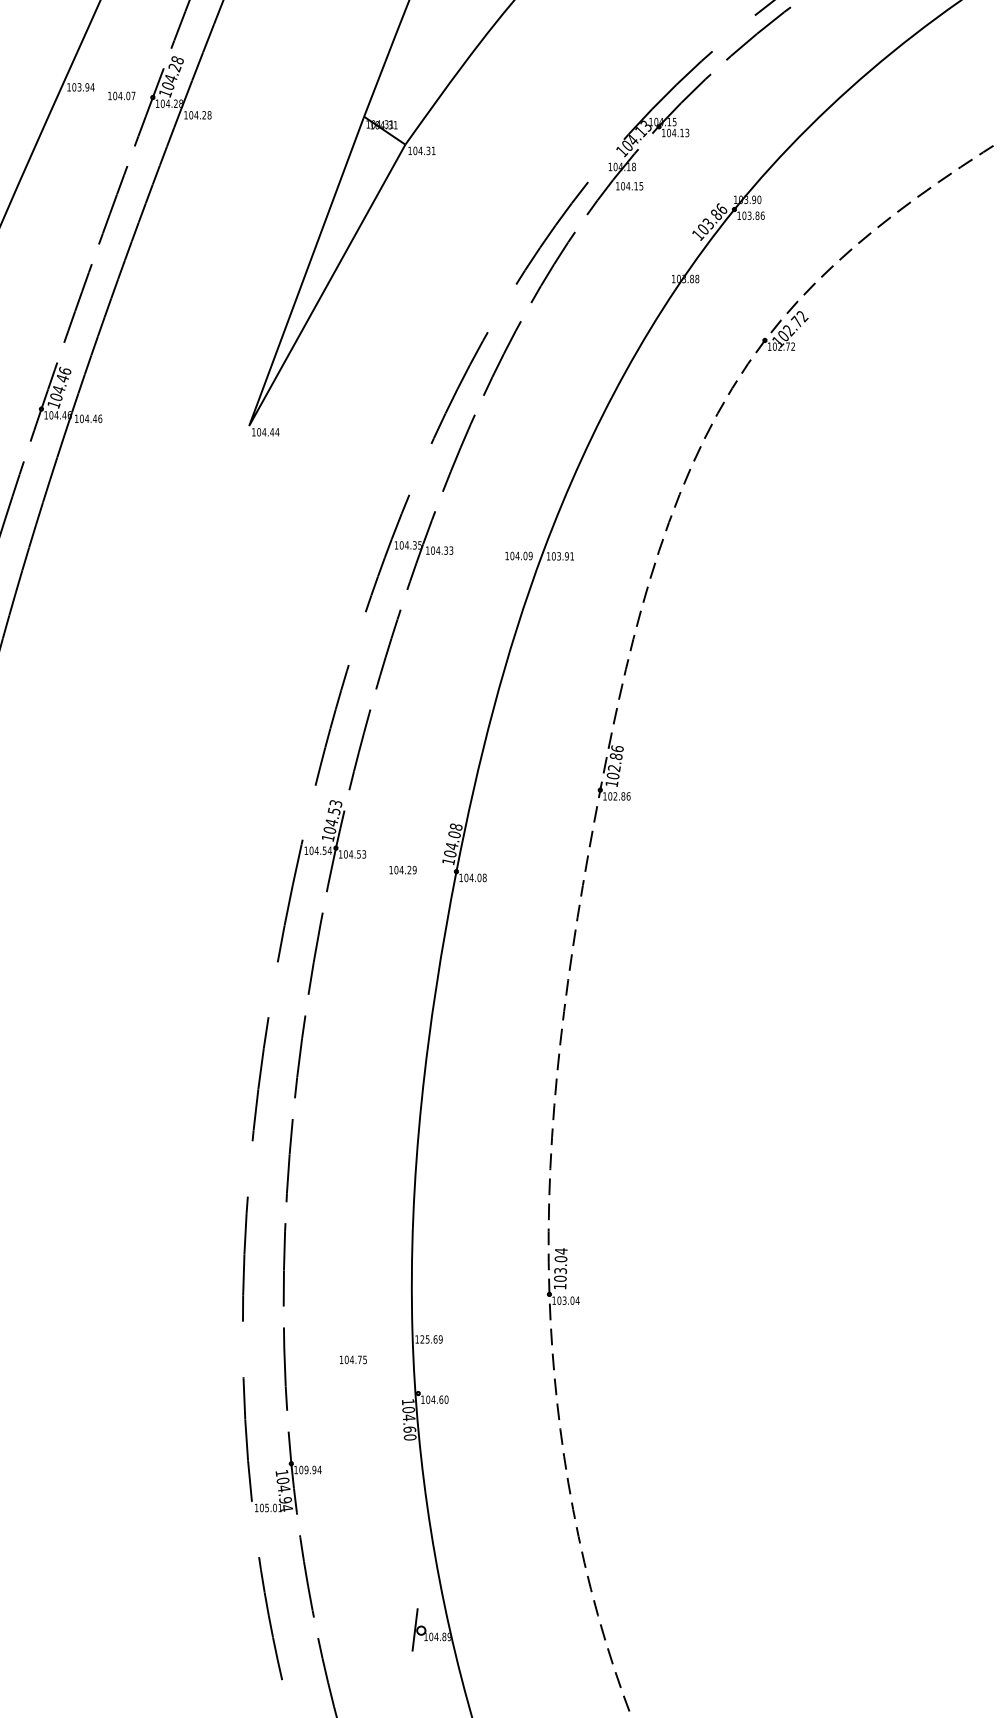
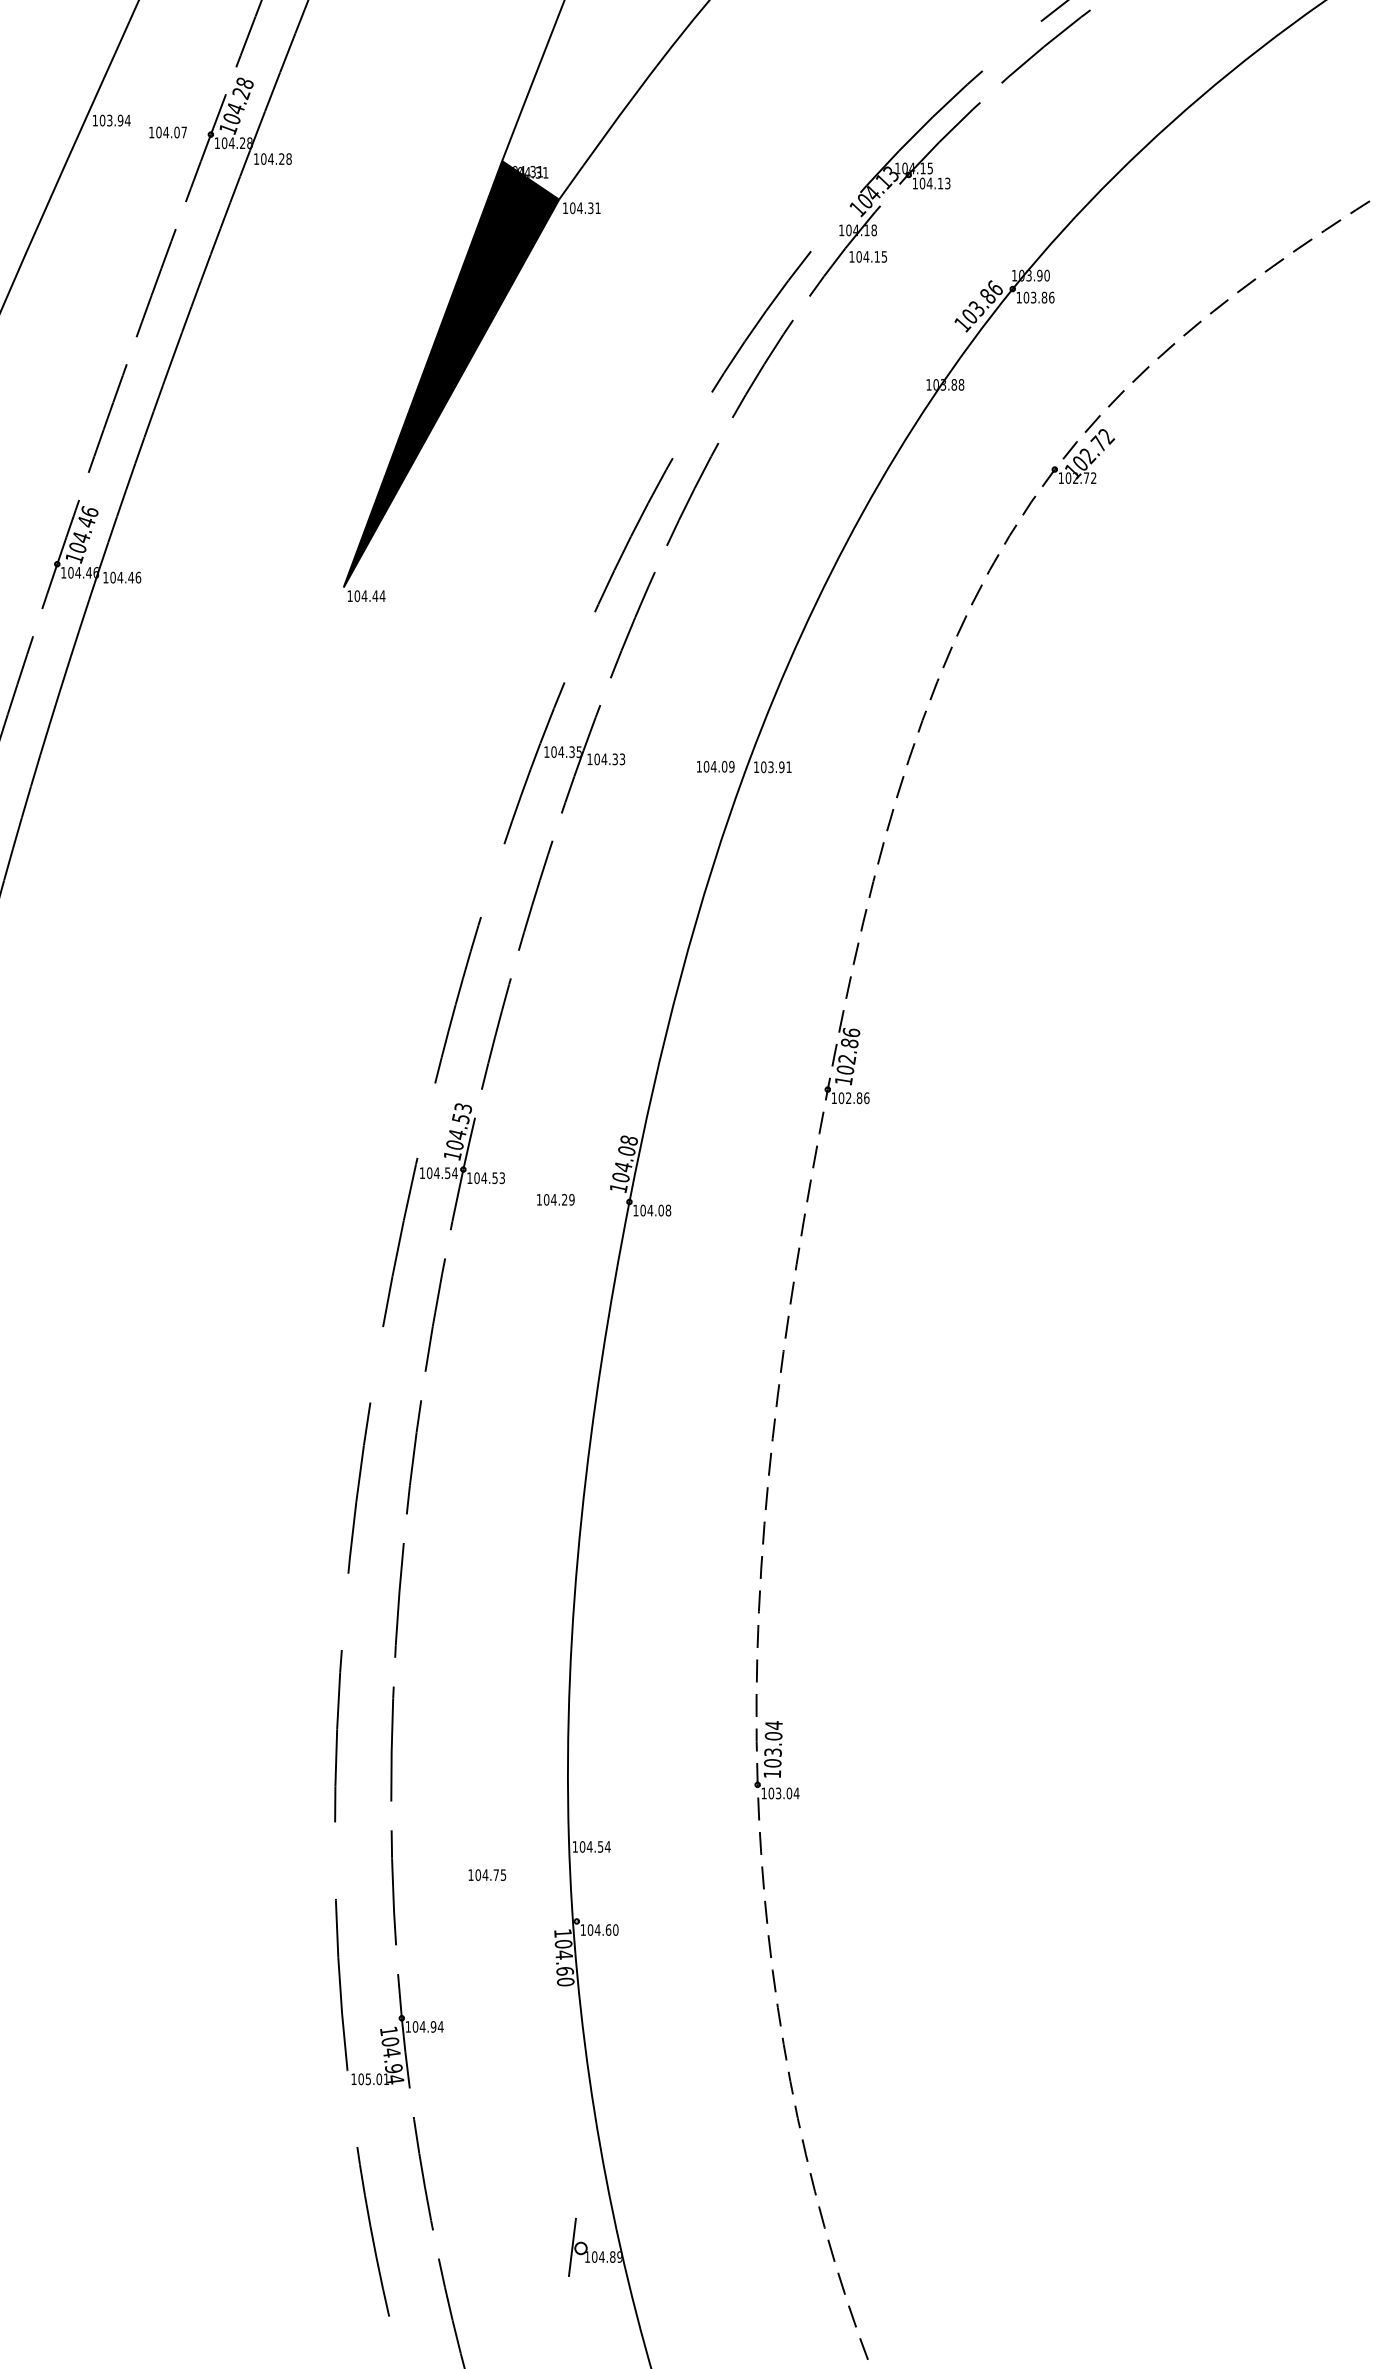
fill: (327, 271) -> (451, 374), added
text: (431, 1339) -> (594, 1846), 125.69 -> 104.54
text: (306, 1469) -> (422, 2026), 109.94 -> 104.94

